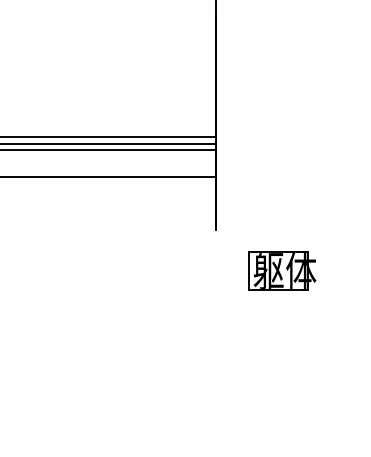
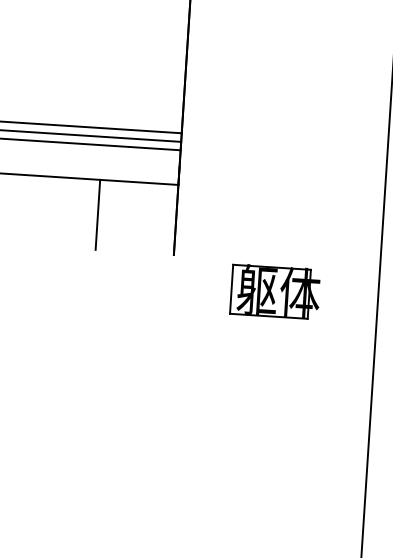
line: (155, 202) -> (97, 213), added
part: (282, 270) -> (275, 291), moved

